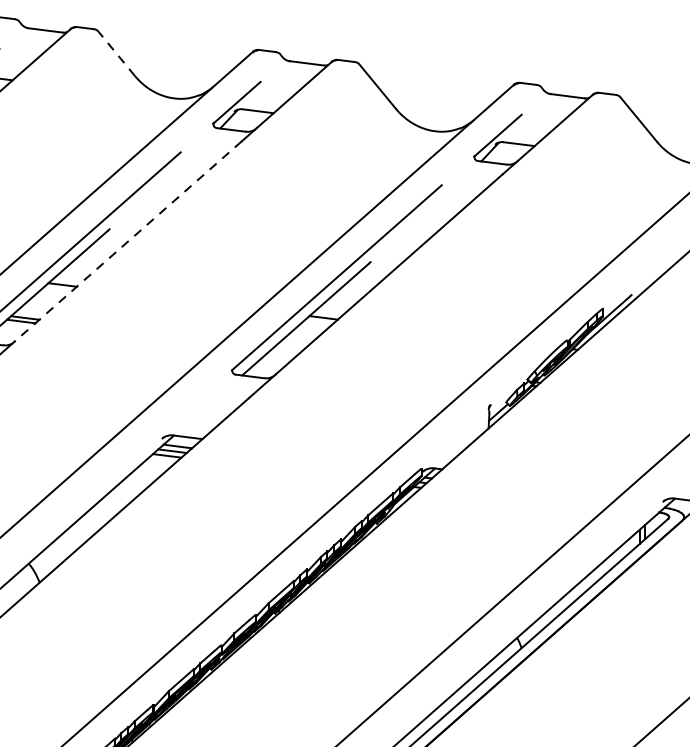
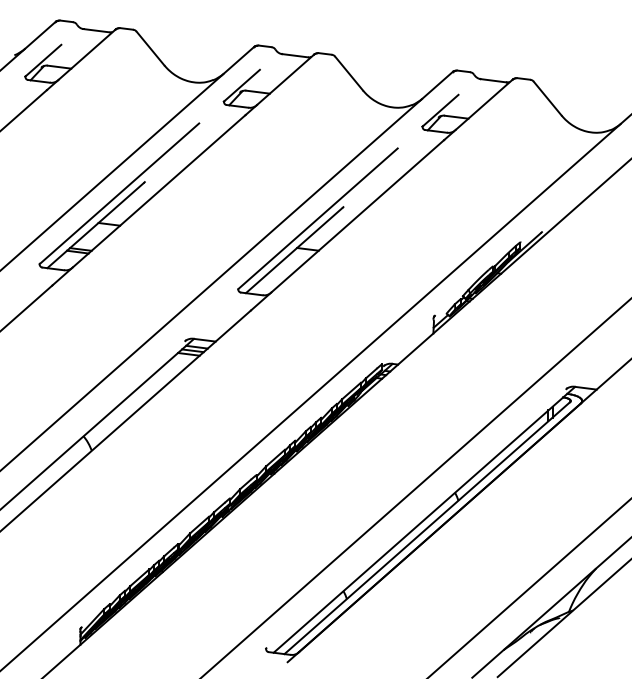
line: (116, 53) -> (150, 48), dashed -> solid
line: (127, 241) -> (158, 191), dashed -> solid

